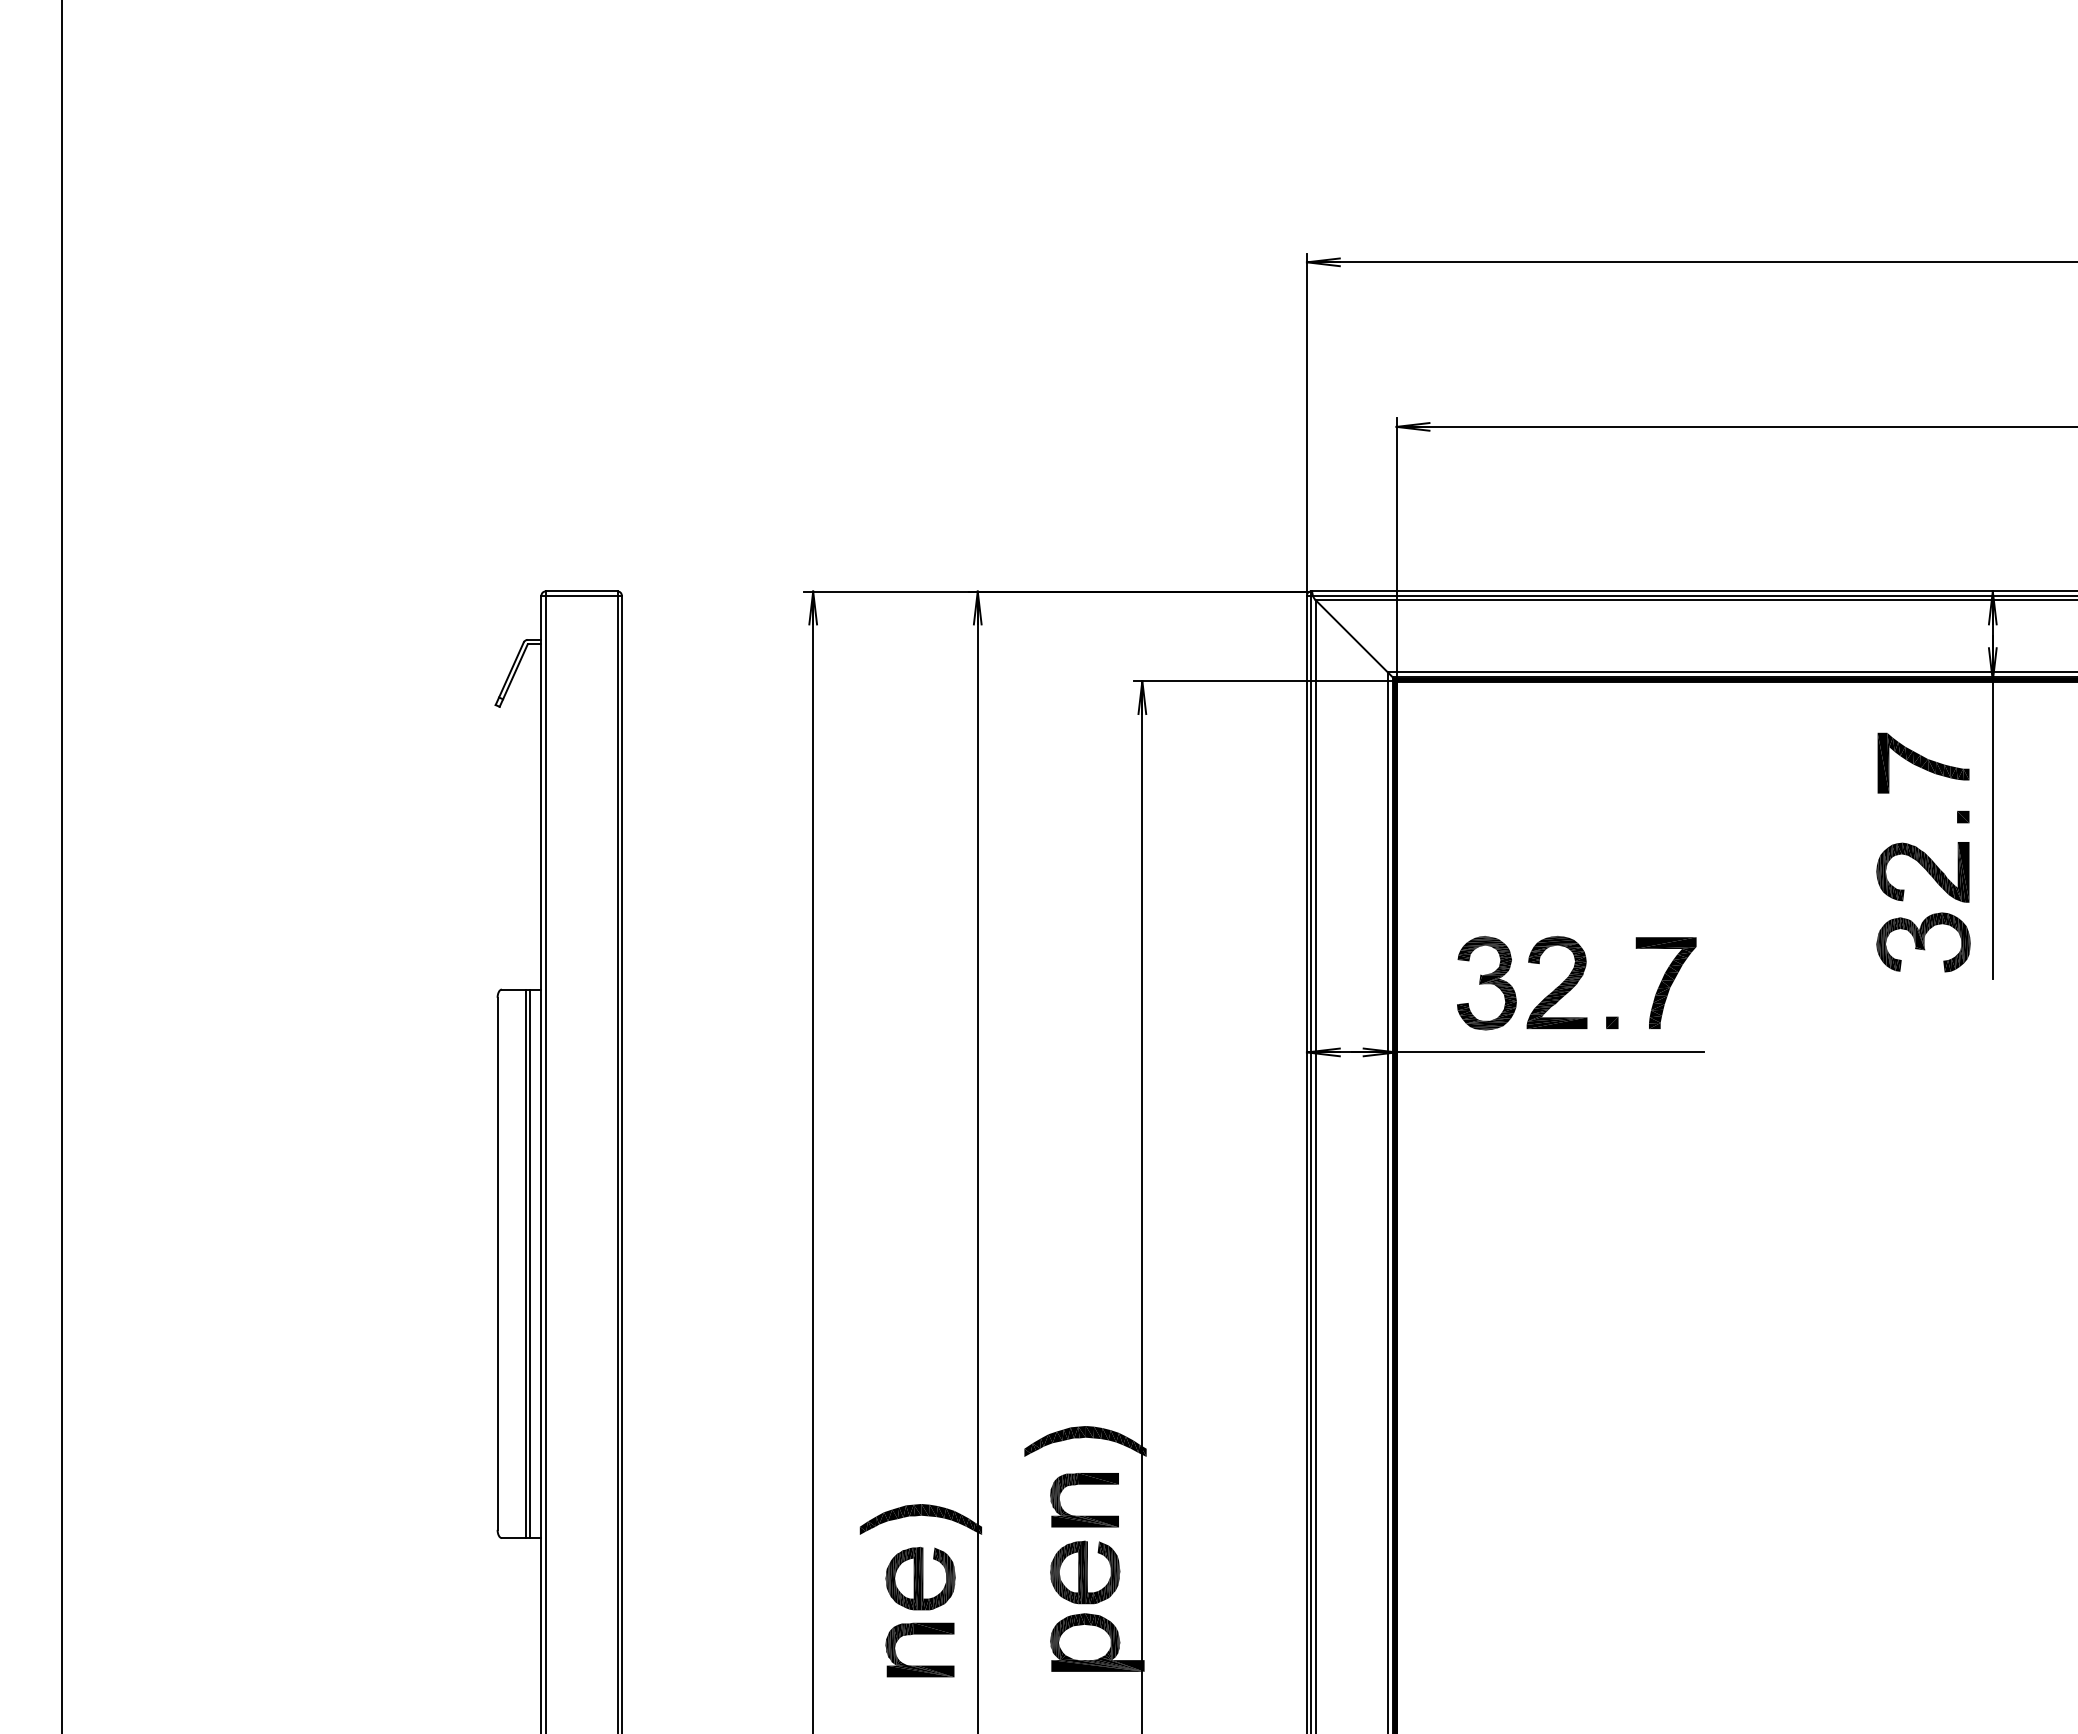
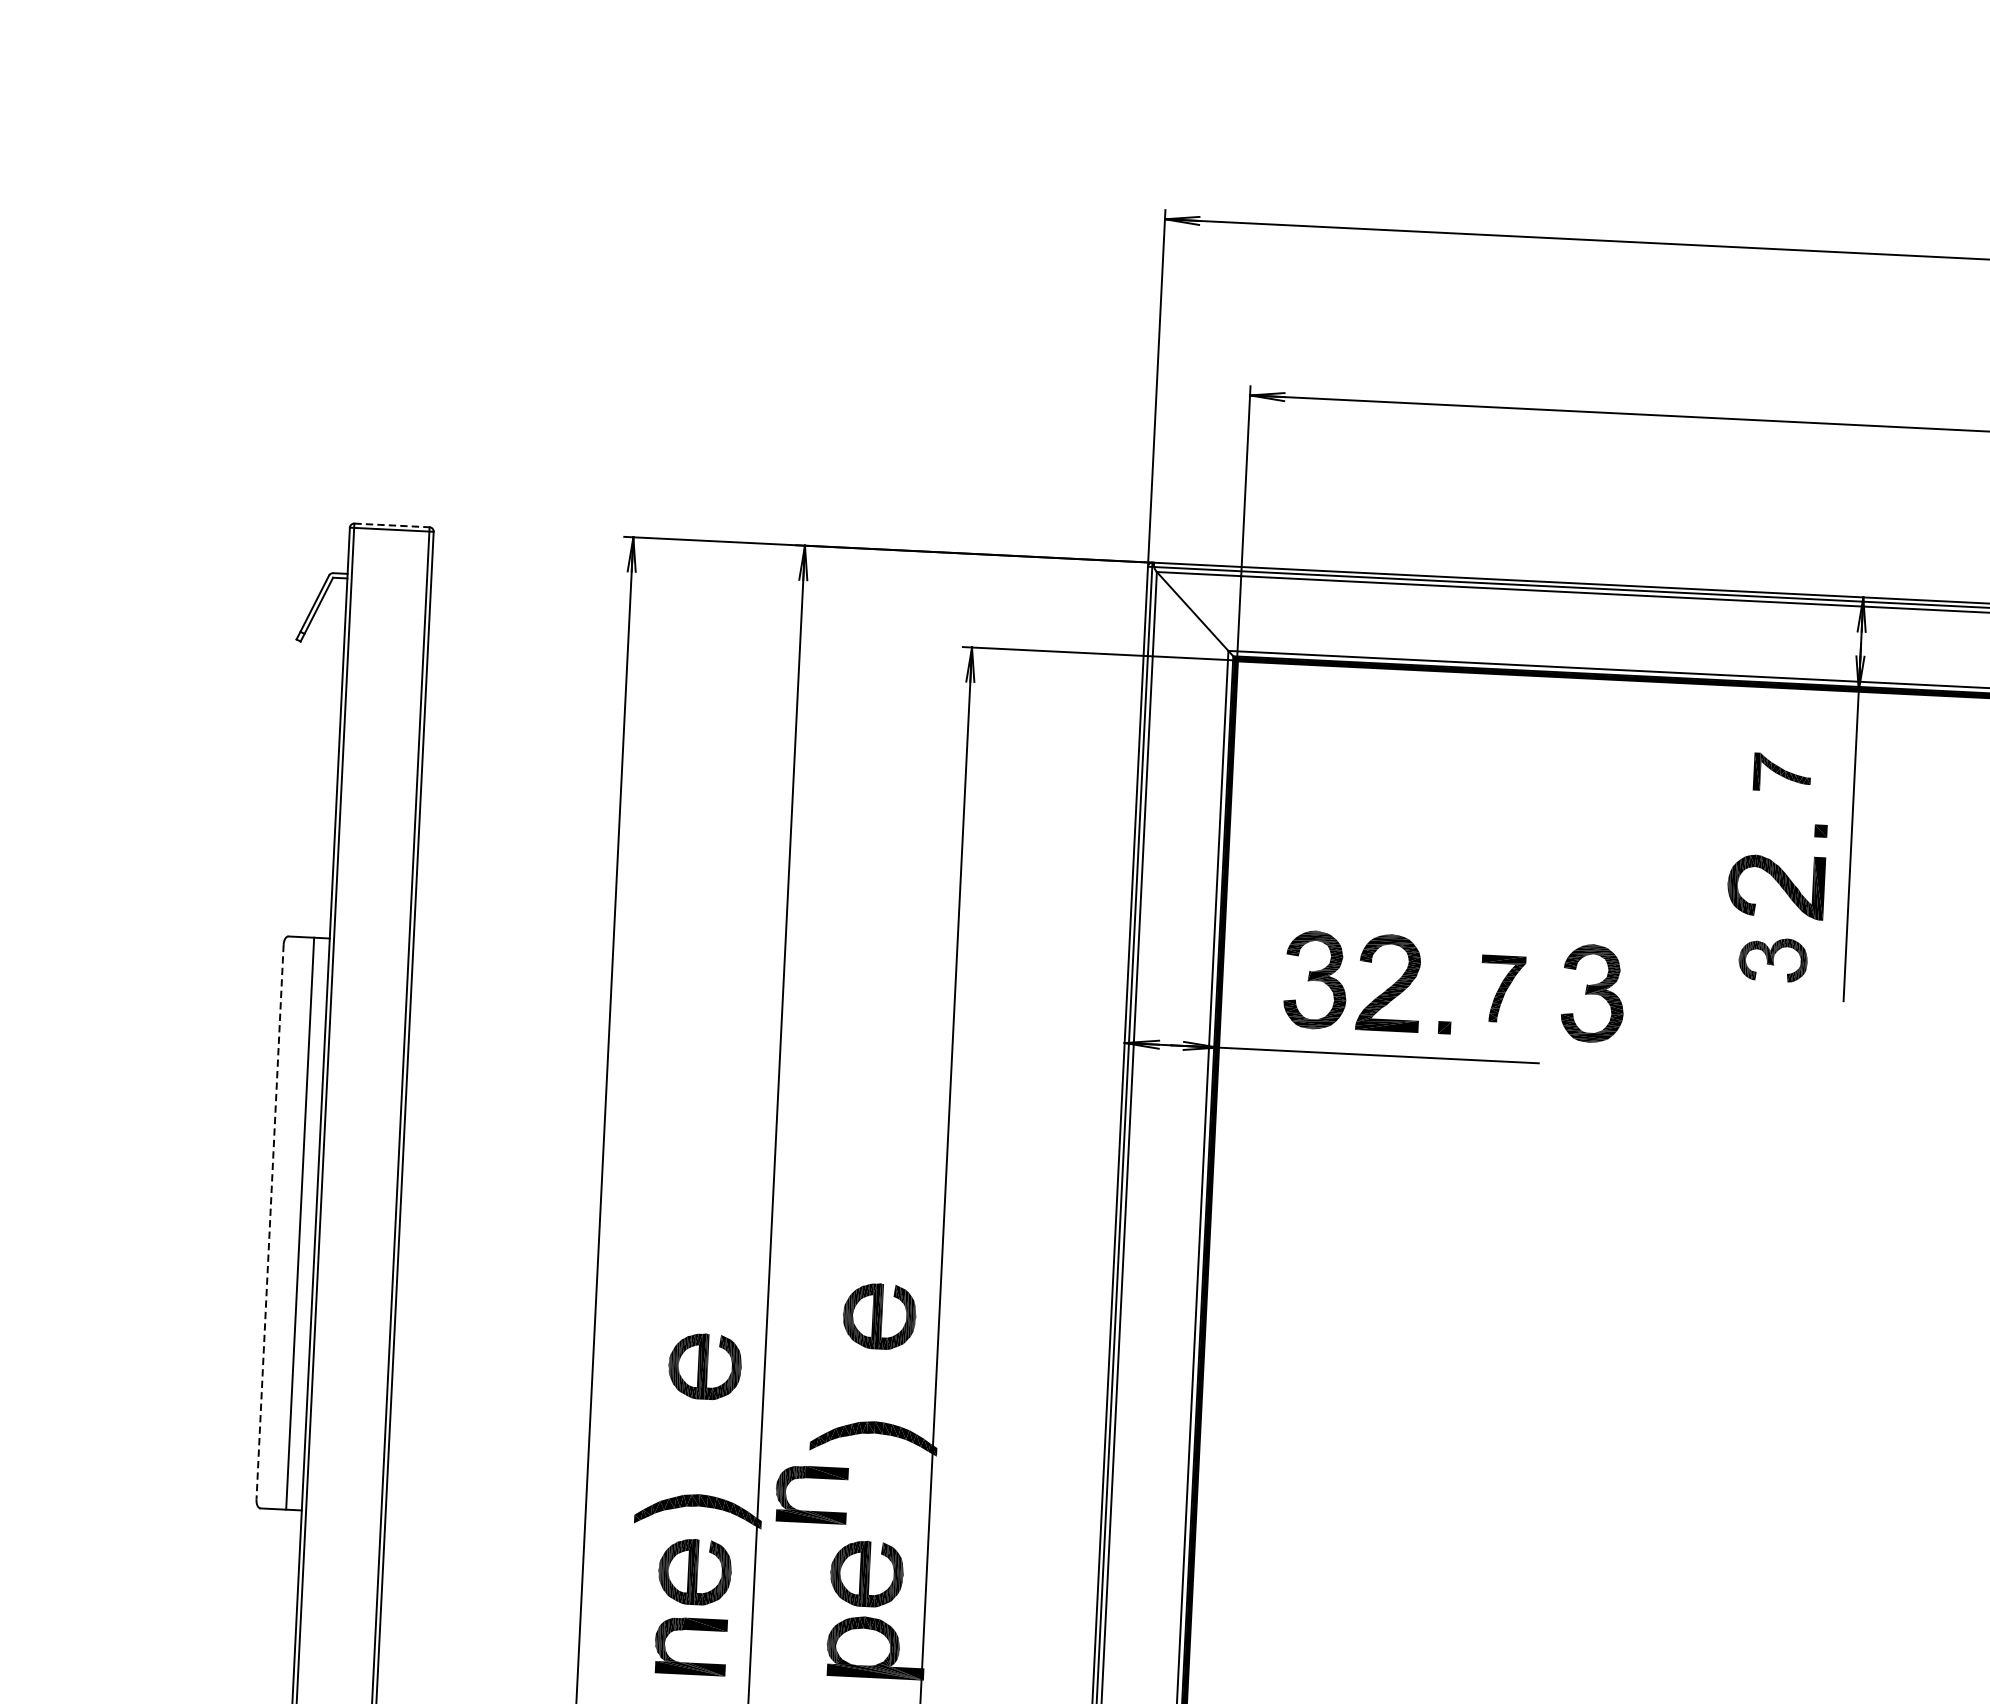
line: (582, 591) -> (392, 525), solid -> dashed
part: (1923, 762) -> (1782, 772), size x0.6
part: (1923, 942) -> (1773, 959), size x0.7
part: (1665, 982) -> (1502, 988), size x0.7
part: (1752, 983) -> (1592, 993), added
line: (530, 1263) -> (304, 1223), removed
line: (497, 1264) -> (269, 1222), solid -> dashed
part: (1085, 1325) -> (879, 1316), added
part: (920, 1381) -> (704, 1366), added
part: (1084, 1515) -> (810, 1510), moved

